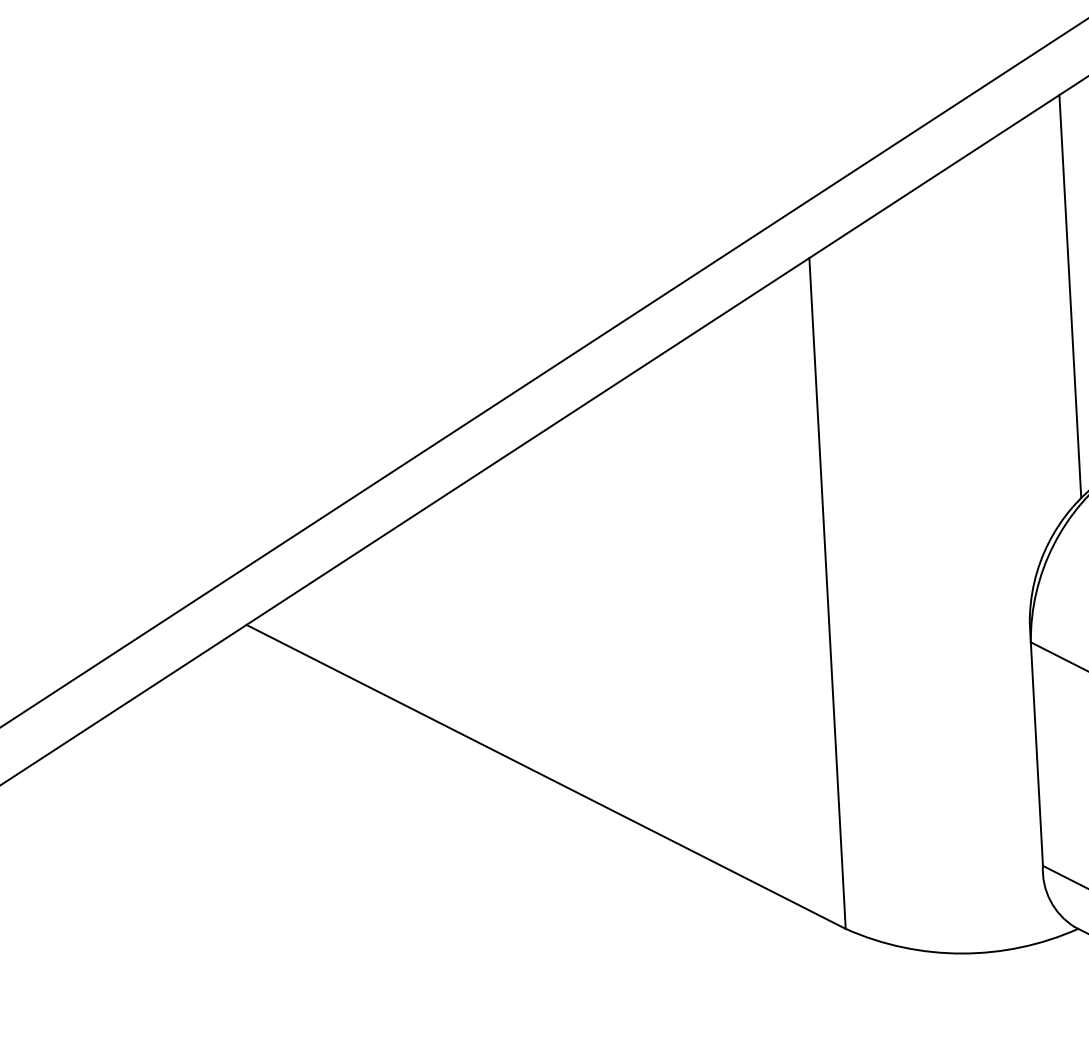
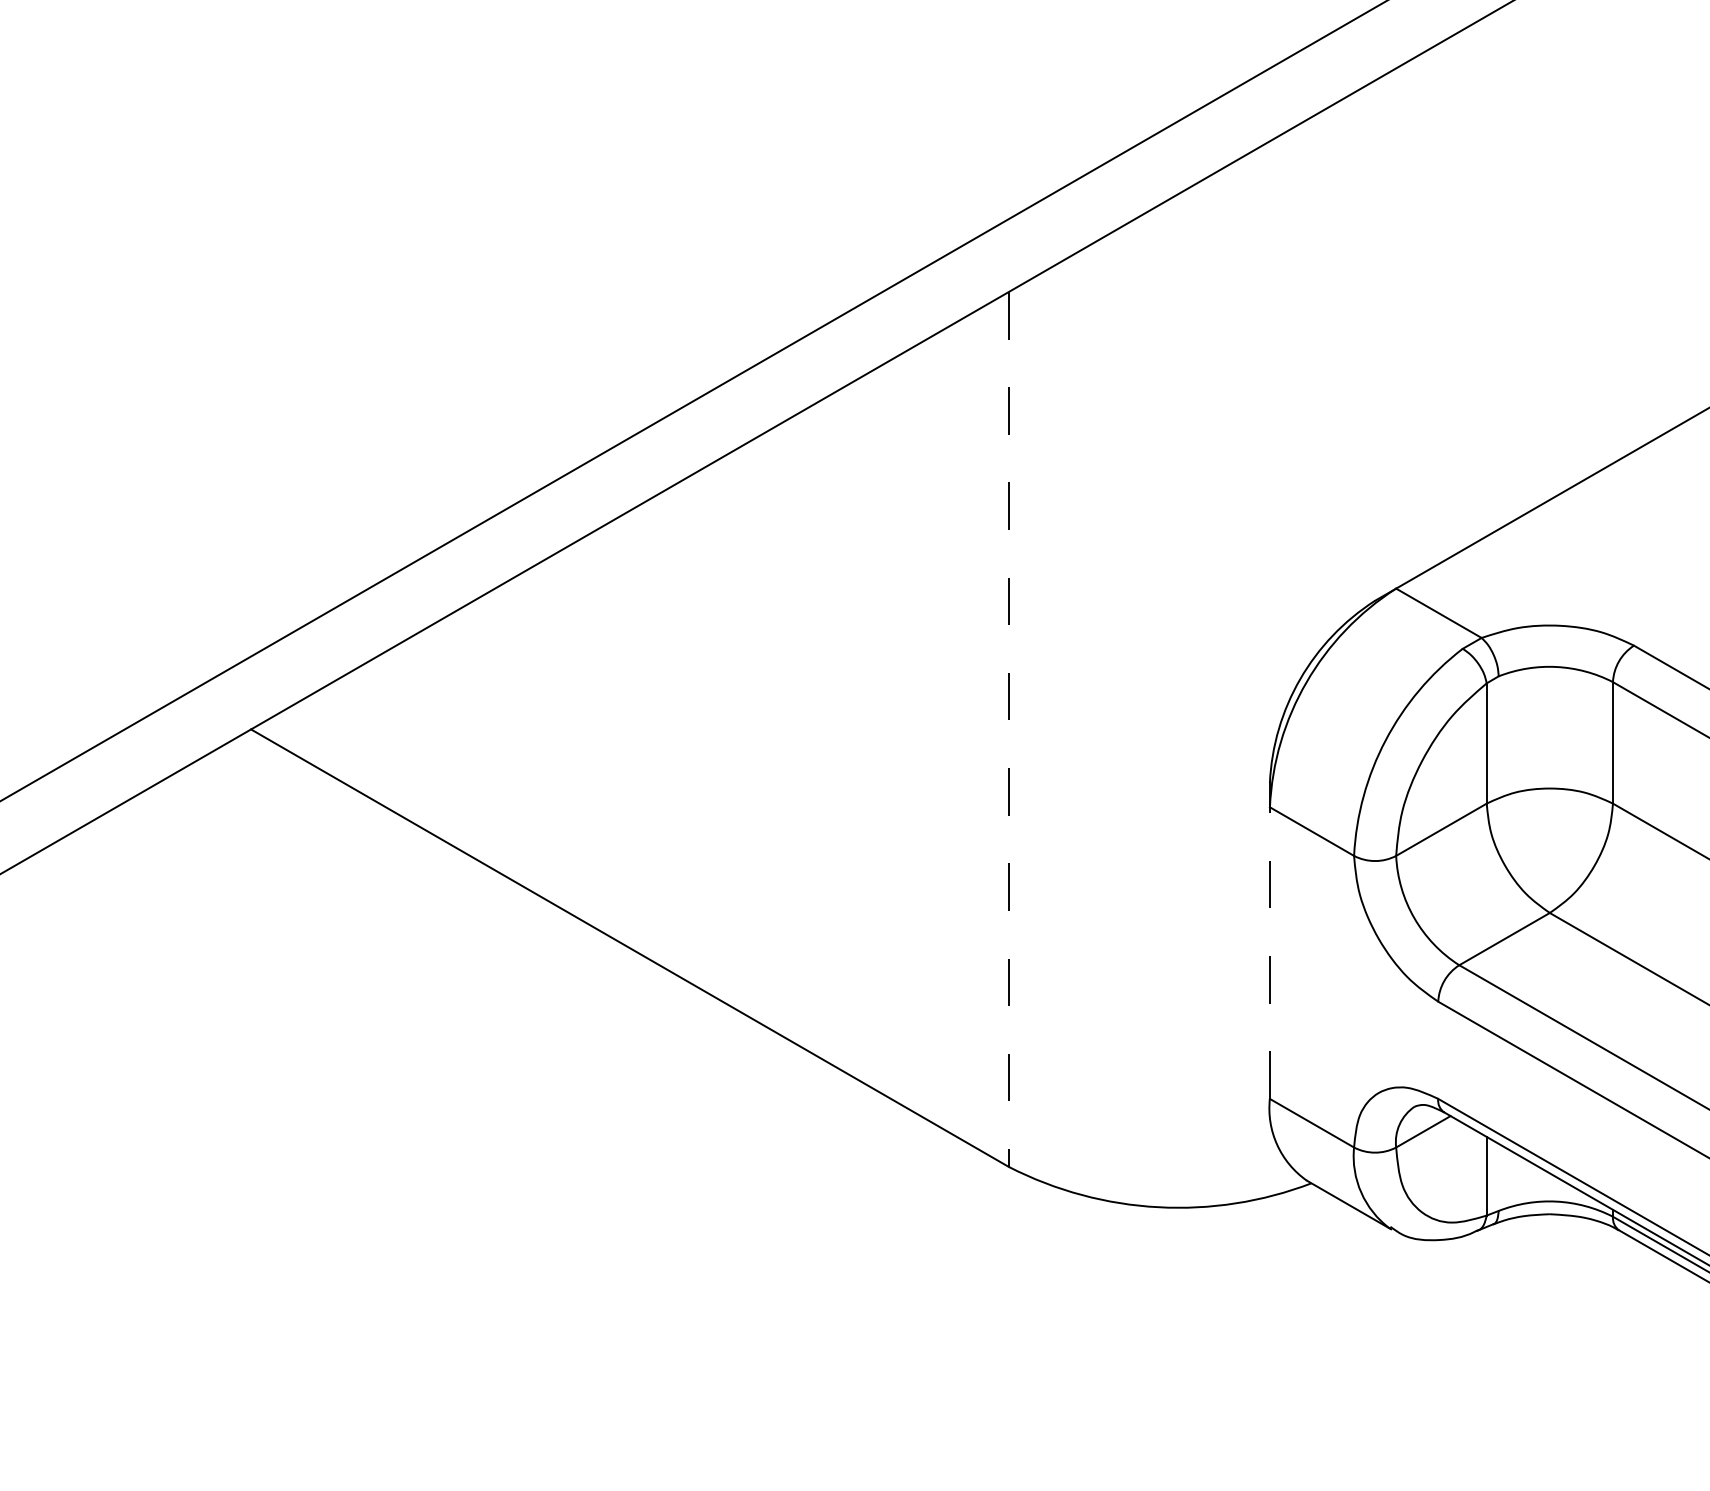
line: (1070, 295) -> (1345, 359), removed
line: (827, 593) -> (1008, 729), solid -> dashed
line: (1036, 754) -> (1269, 953), solid -> dashed

